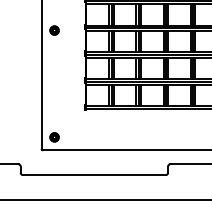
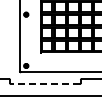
line: (92, 175) -> (44, 84), solid -> dashed

